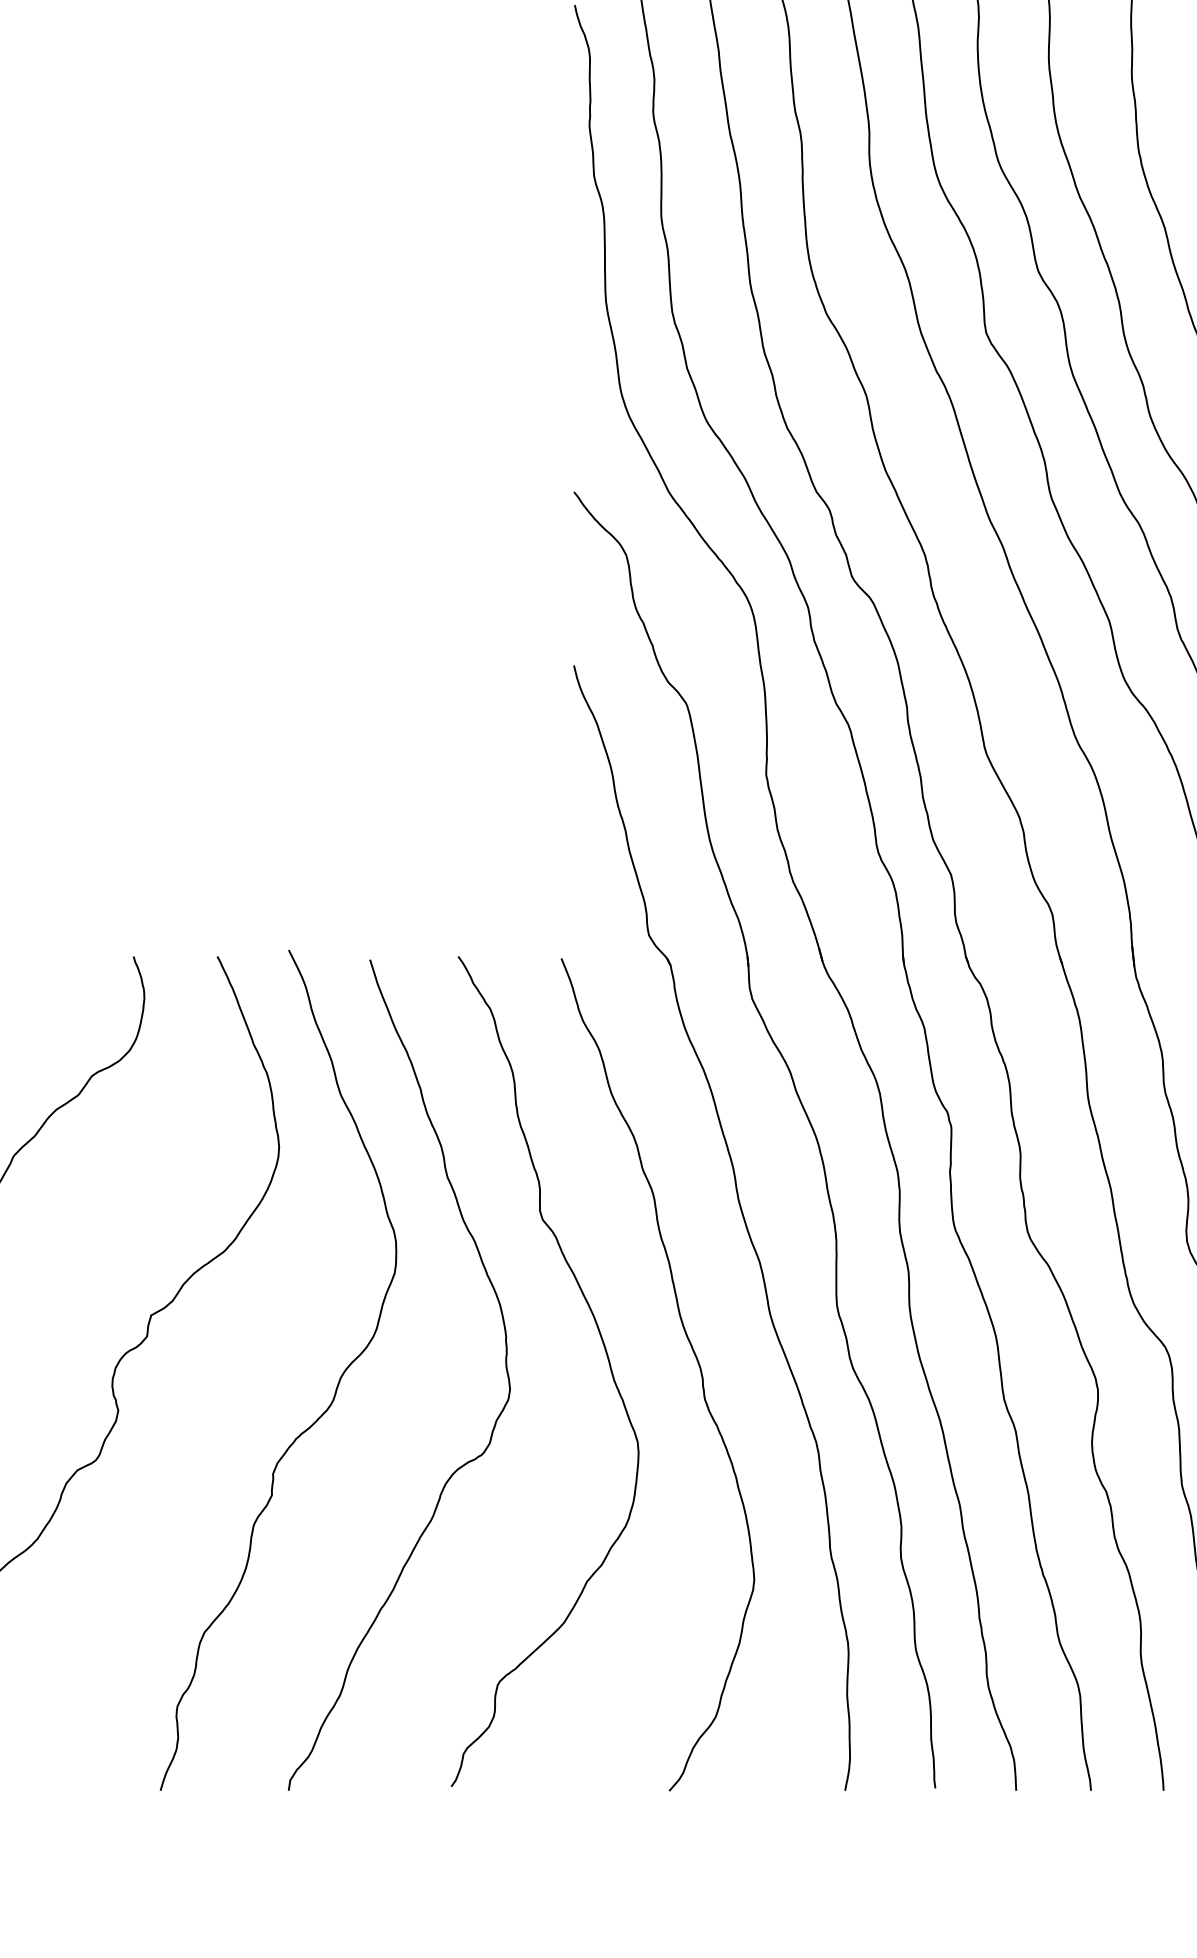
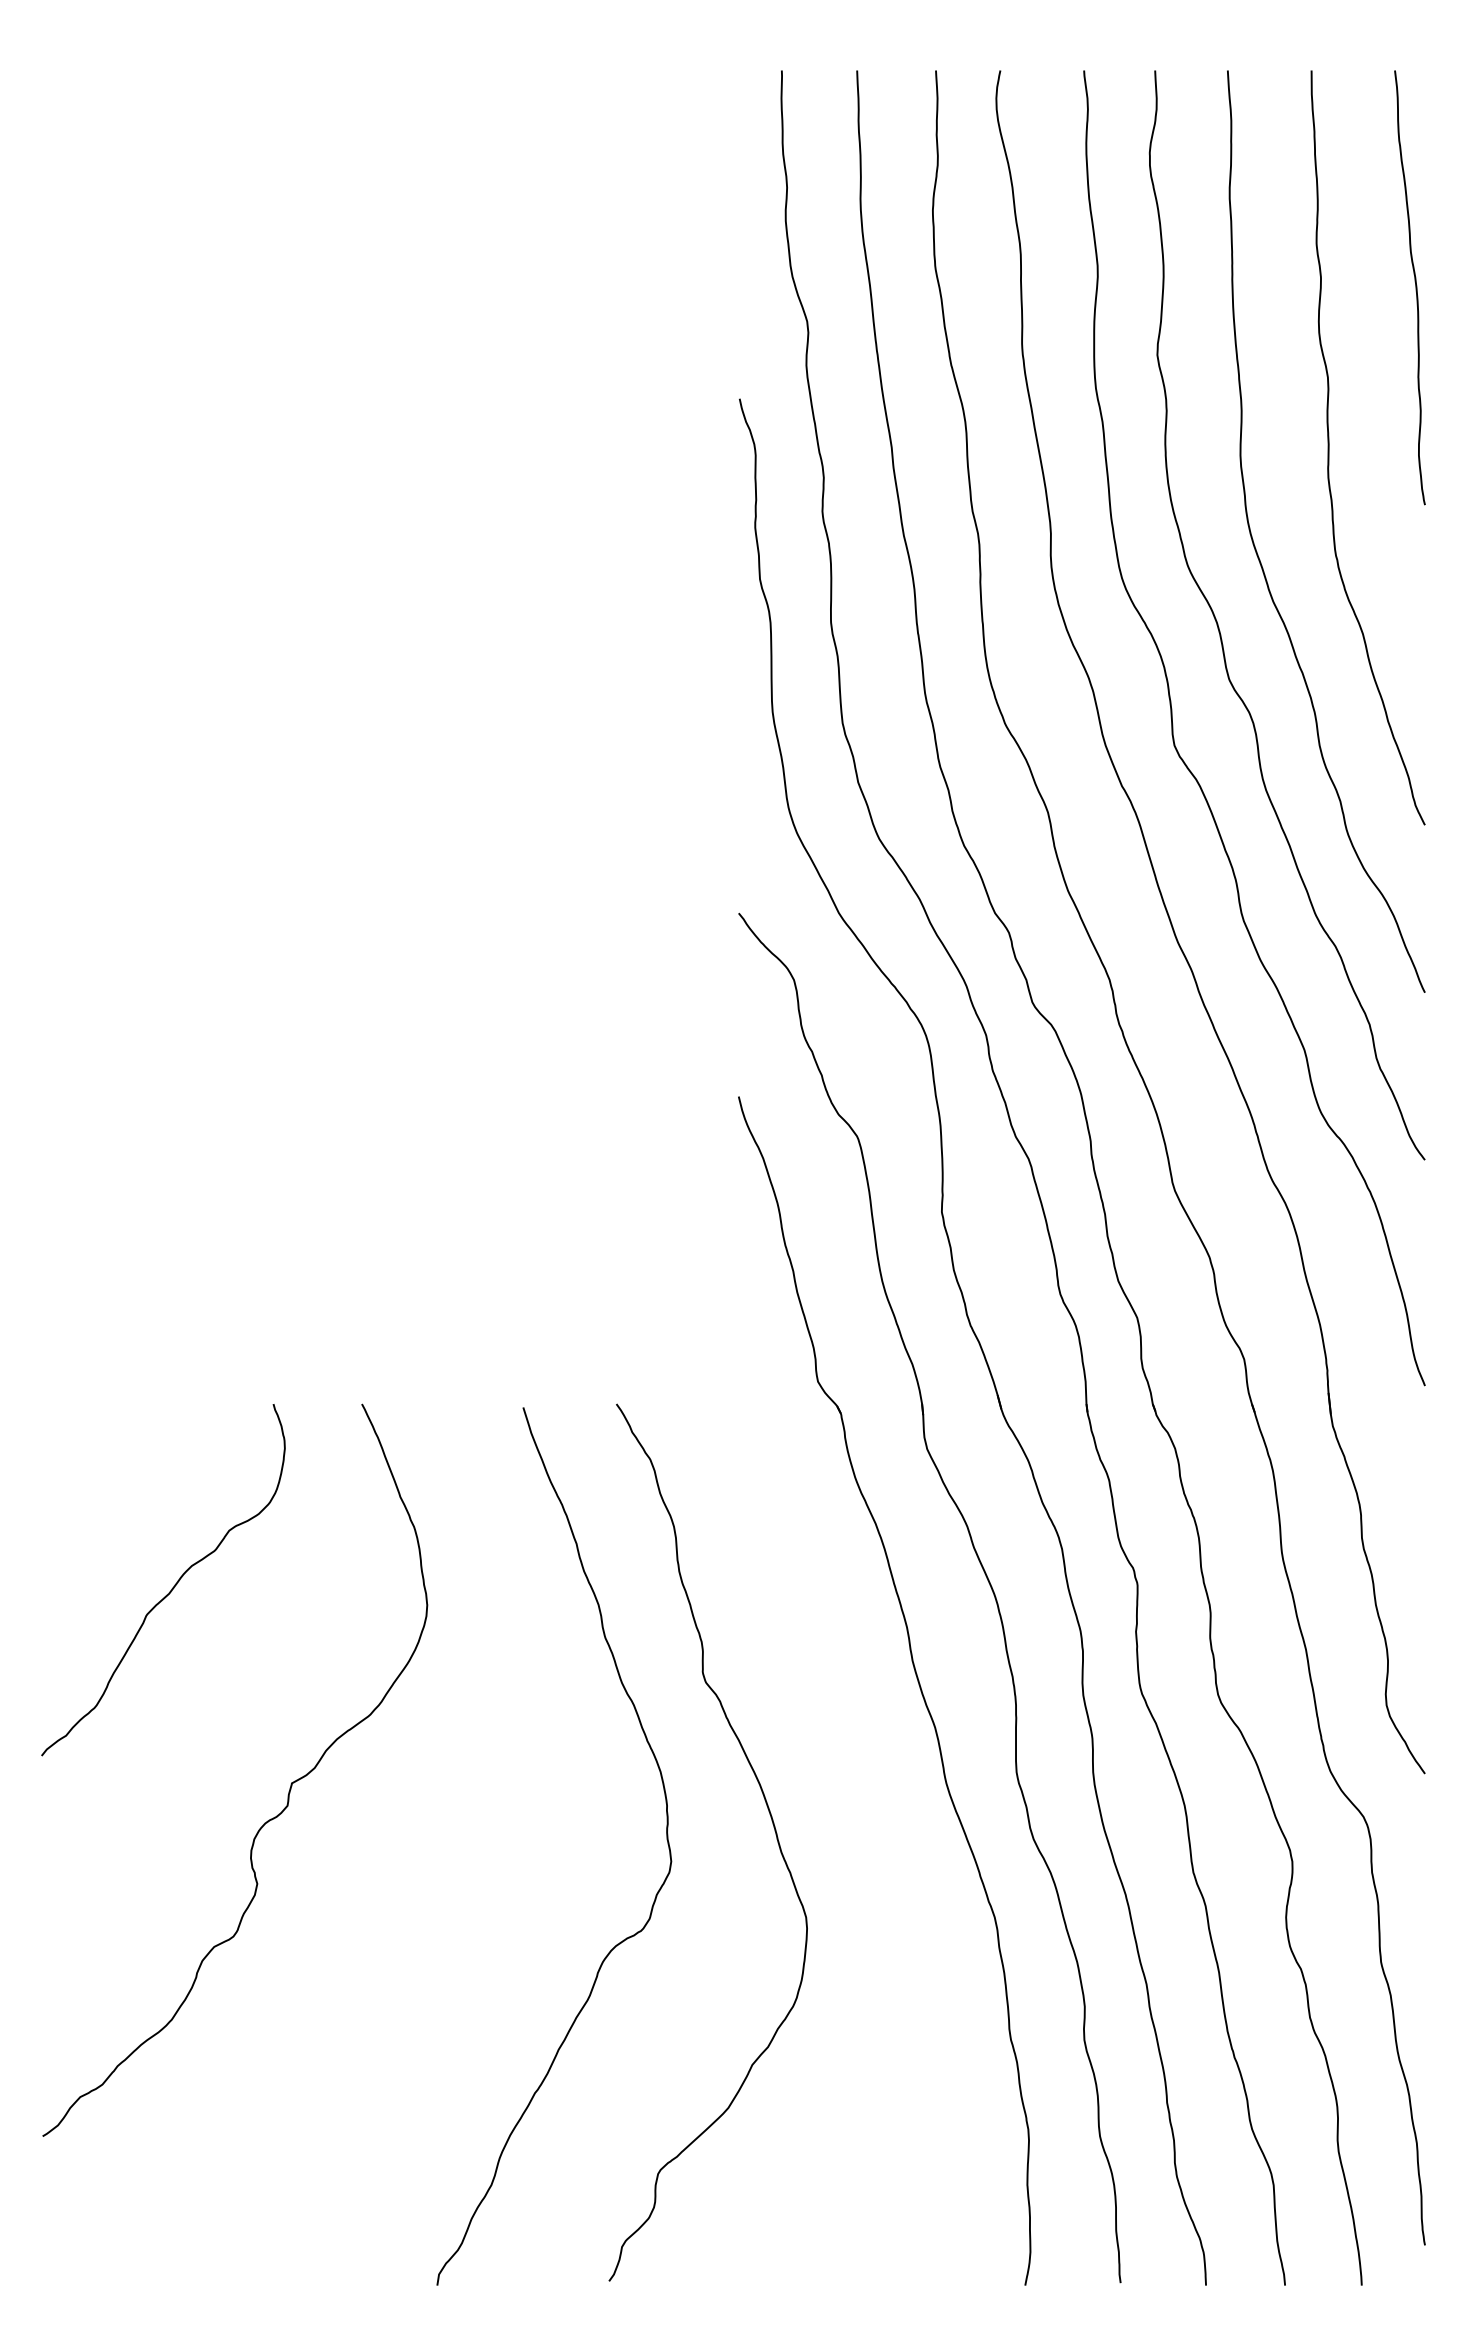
curve: (696, 1361) -> (868, 1831), removed
curve: (335, 1390) -> (486, 1862), removed

